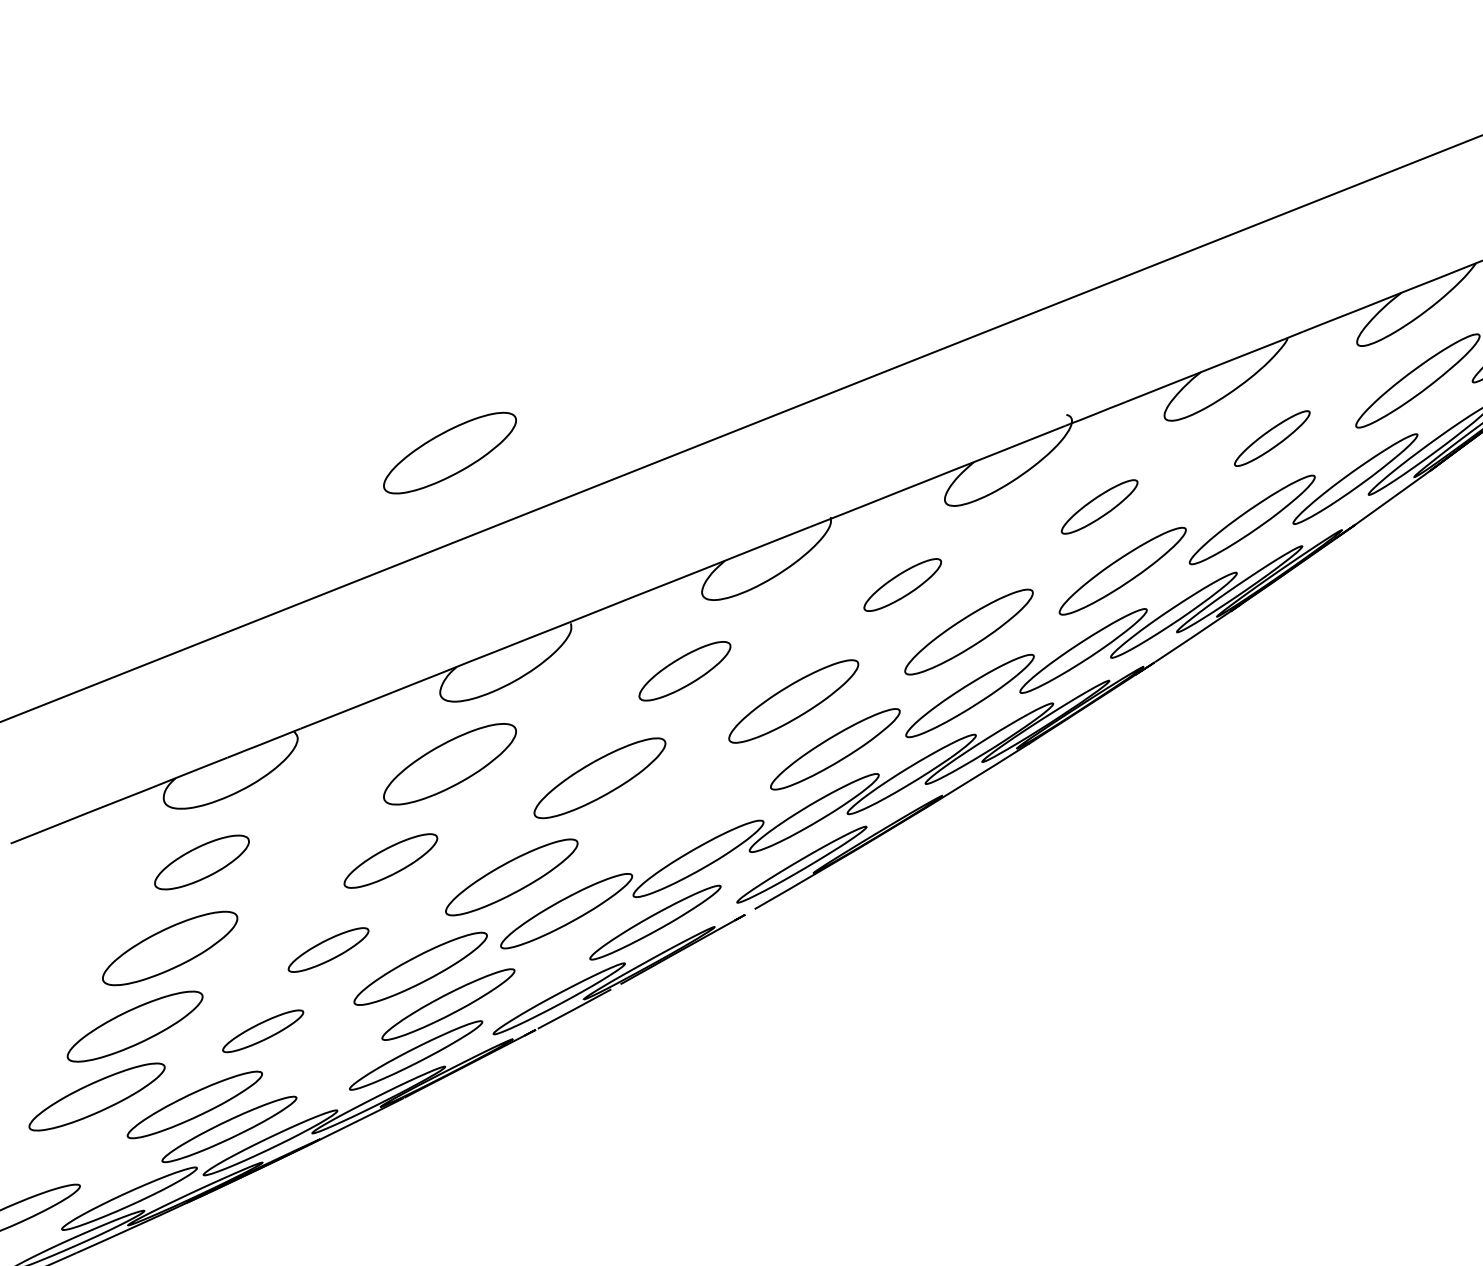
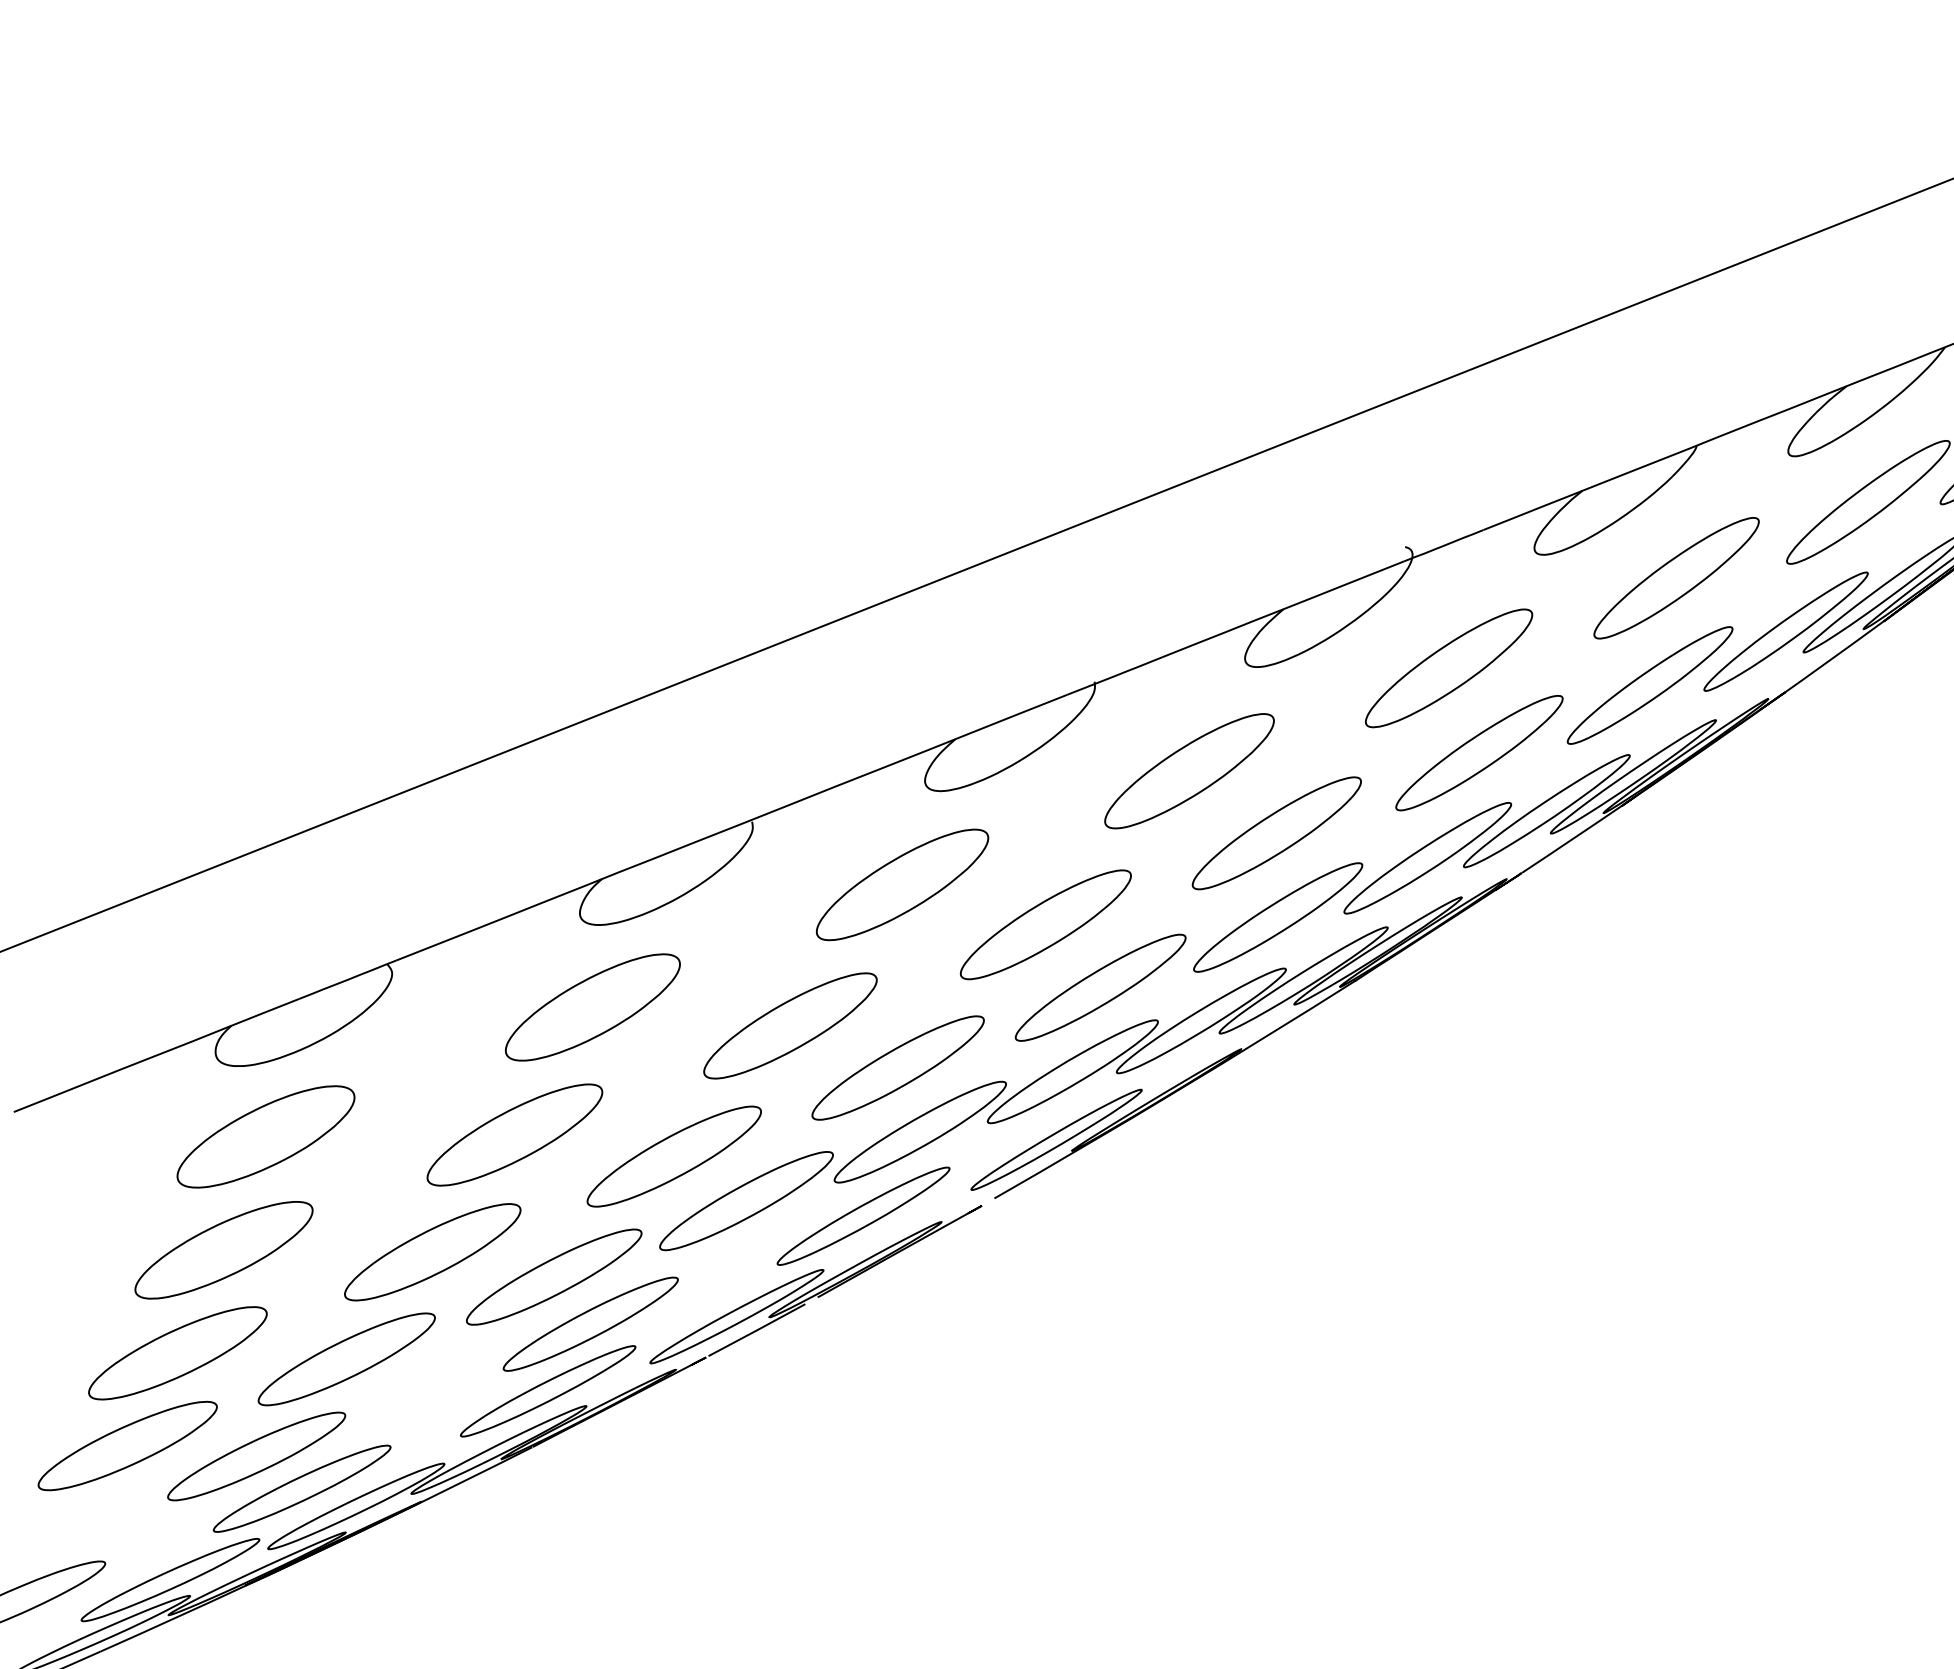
part: (1272, 438) -> (1676, 578), size x1.67
part: (449, 453) -> (592, 597), removed
part: (1099, 507) -> (1448, 668), size x1.67
part: (902, 585) -> (1189, 771), size x1.67
part: (684, 670) -> (902, 884), size x1.43
part: (681, 809) -> (897, 1067), added
part: (390, 860) -> (514, 1134), size x1.43
part: (201, 862) -> (265, 1136), size x1.43
part: (328, 950) -> (432, 1252), size x1.67
part: (263, 1031) -> (346, 1359), size x1.67

